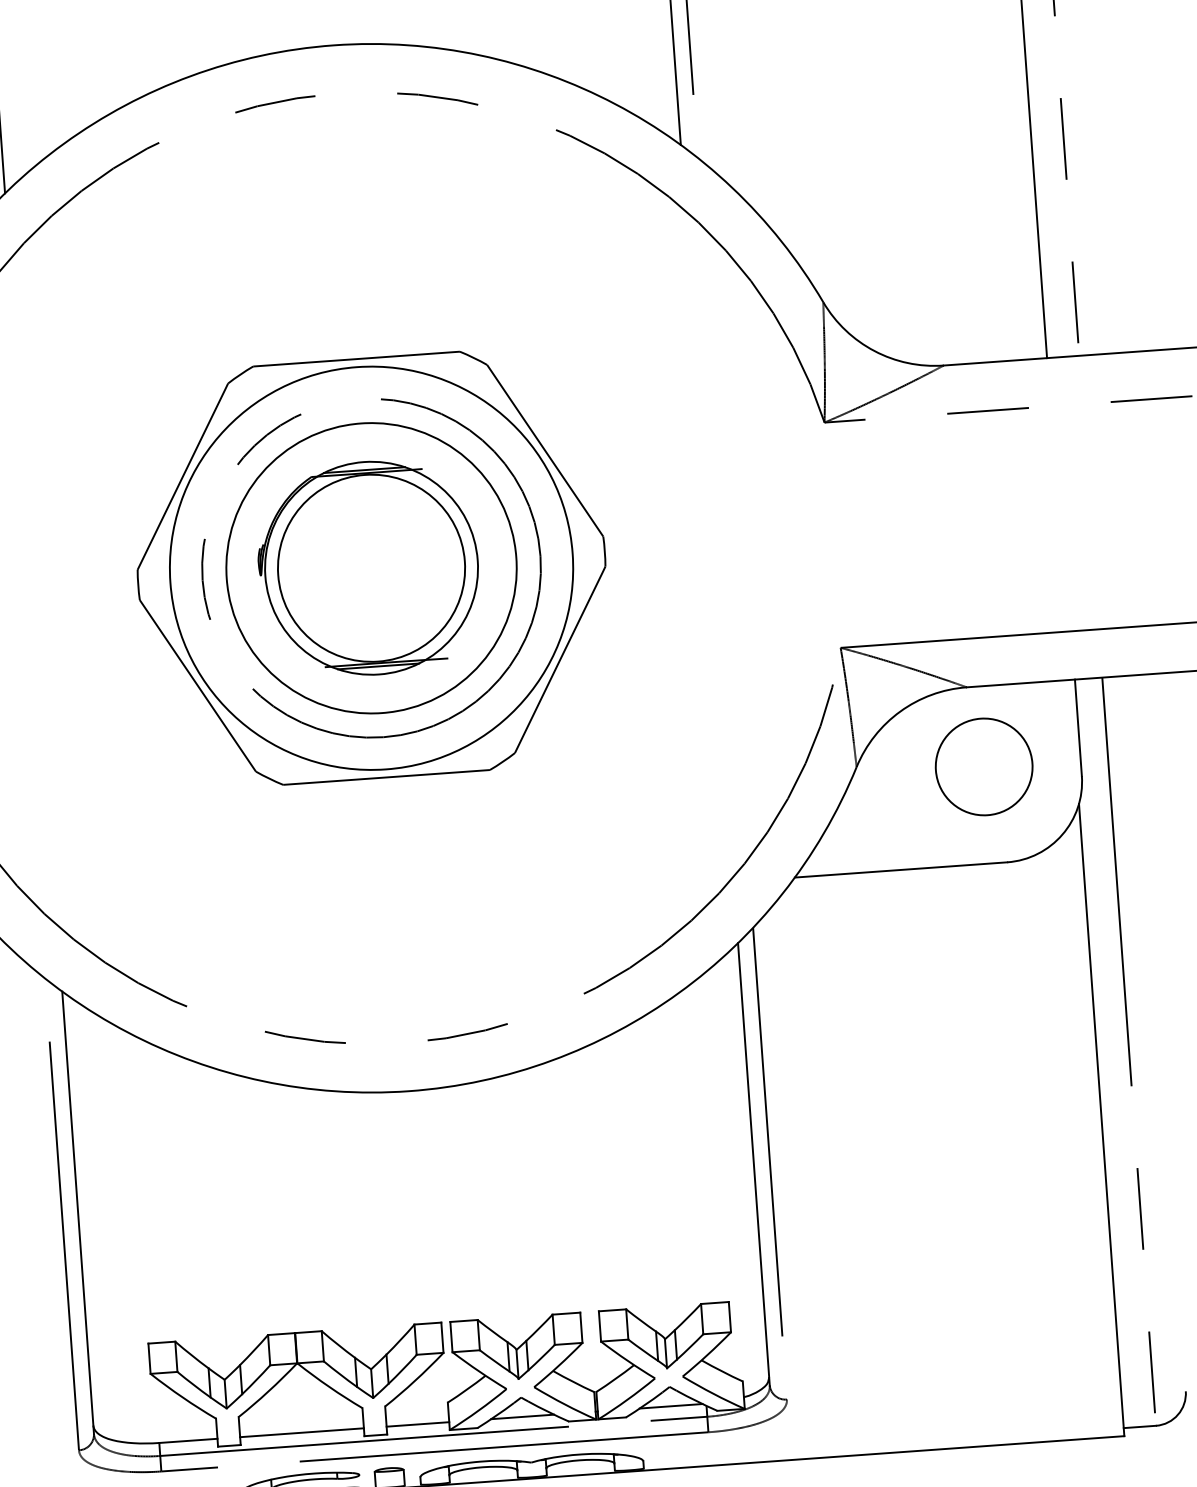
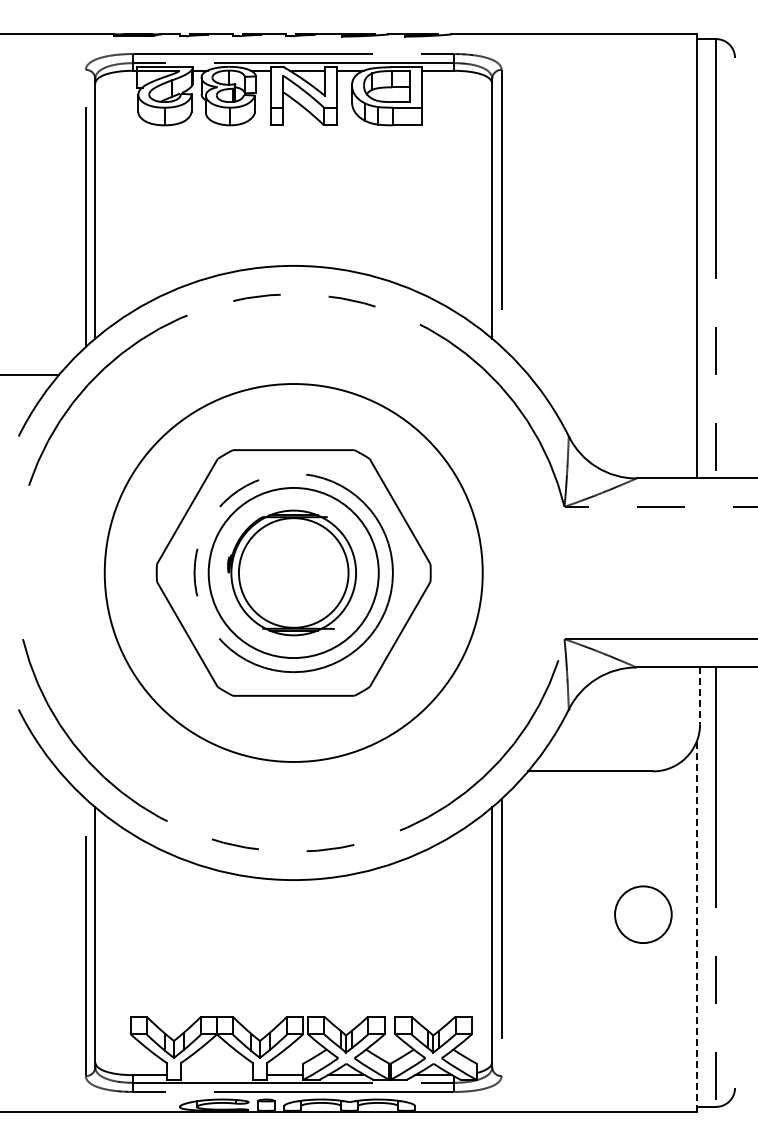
circle: (371, 567) -> (293, 572), size x1.6
line: (1079, 728) -> (700, 696), solid -> dashed
circle: (984, 766) -> (643, 914), moved
line: (1102, 1119) -> (697, 925), solid -> dashed
line: (301, 1433) -> (216, 1075), removed

